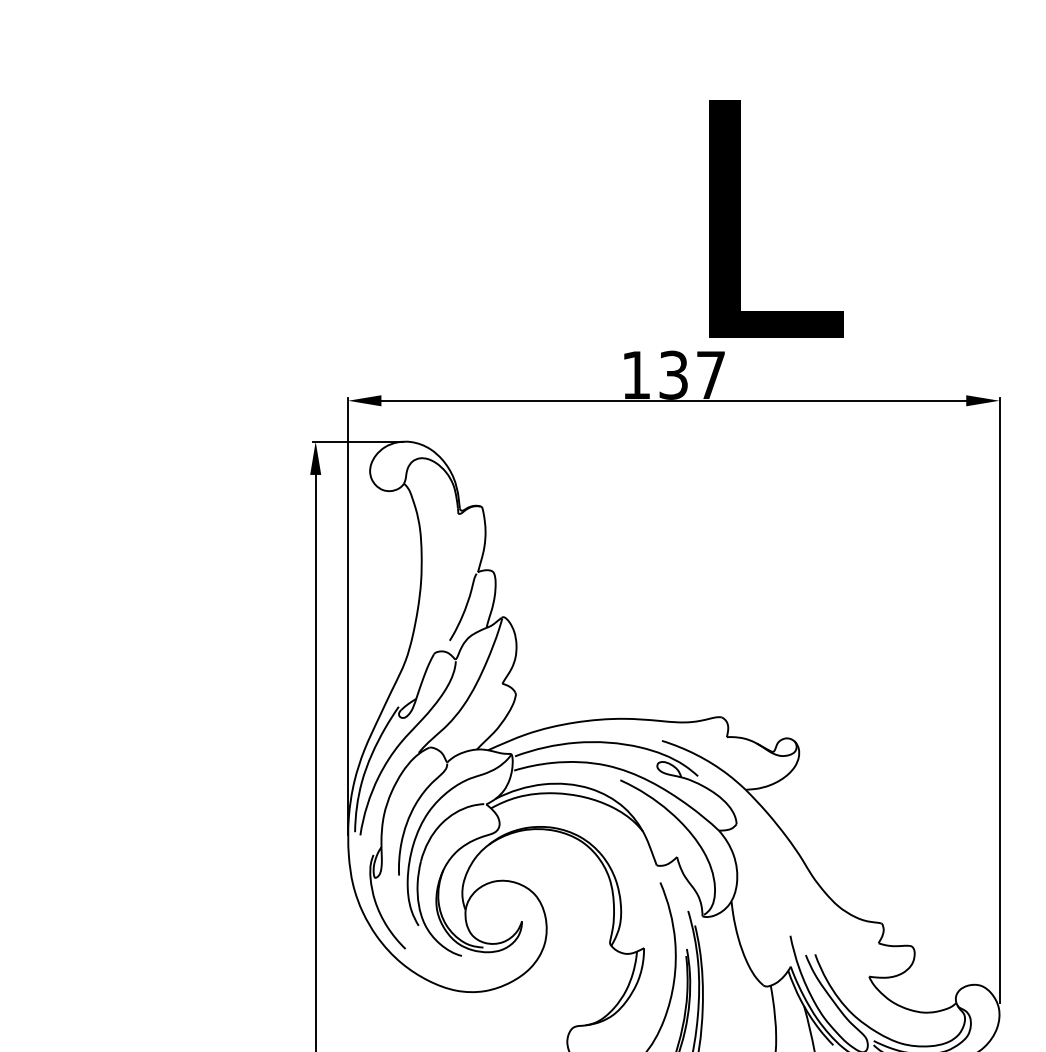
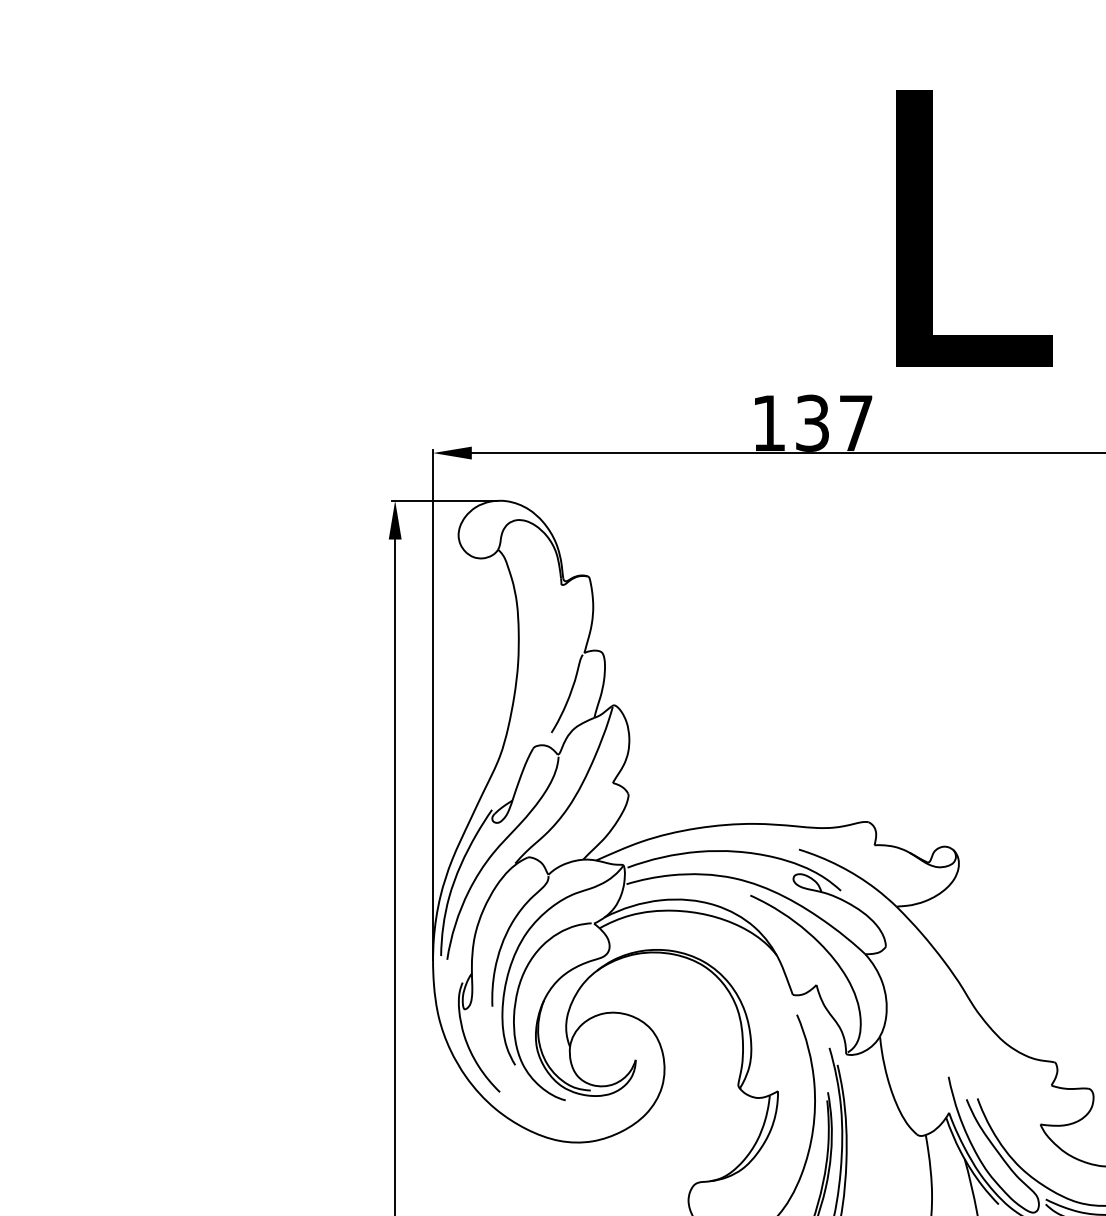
text: (776, 218) -> (974, 227), moved

